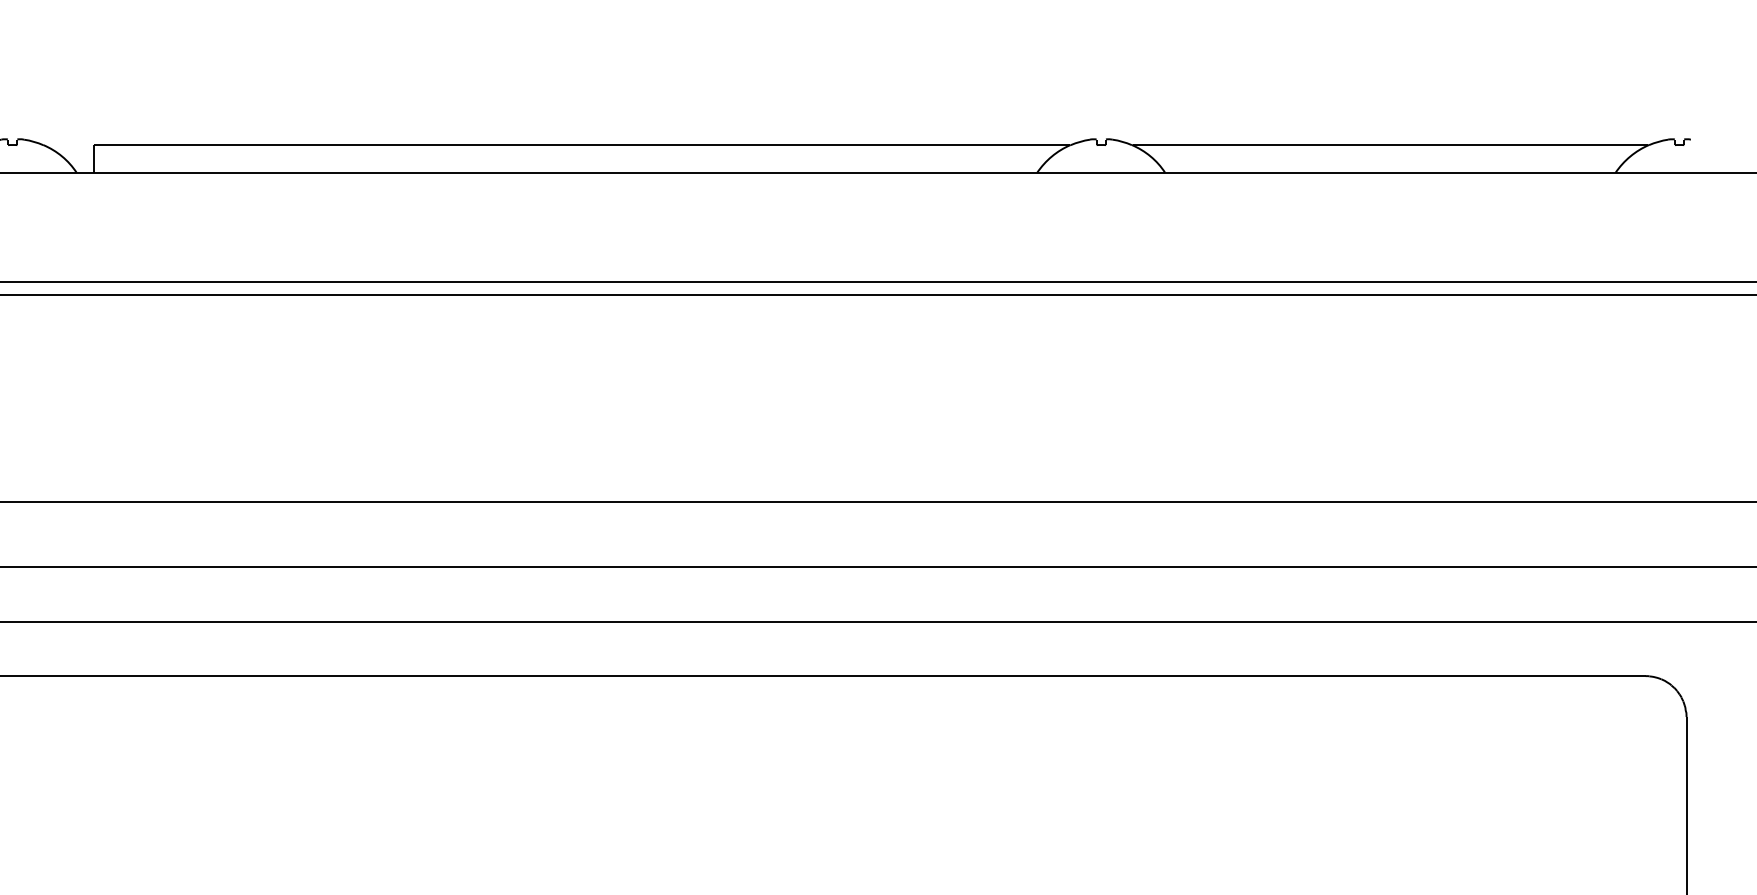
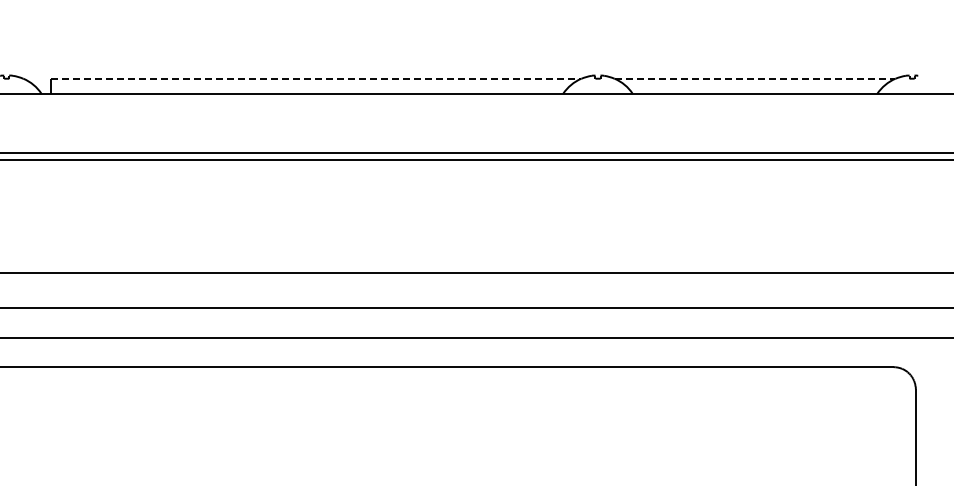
line: (581, 144) -> (315, 78), solid -> dashed
line: (1391, 144) -> (755, 78), solid -> dashed

